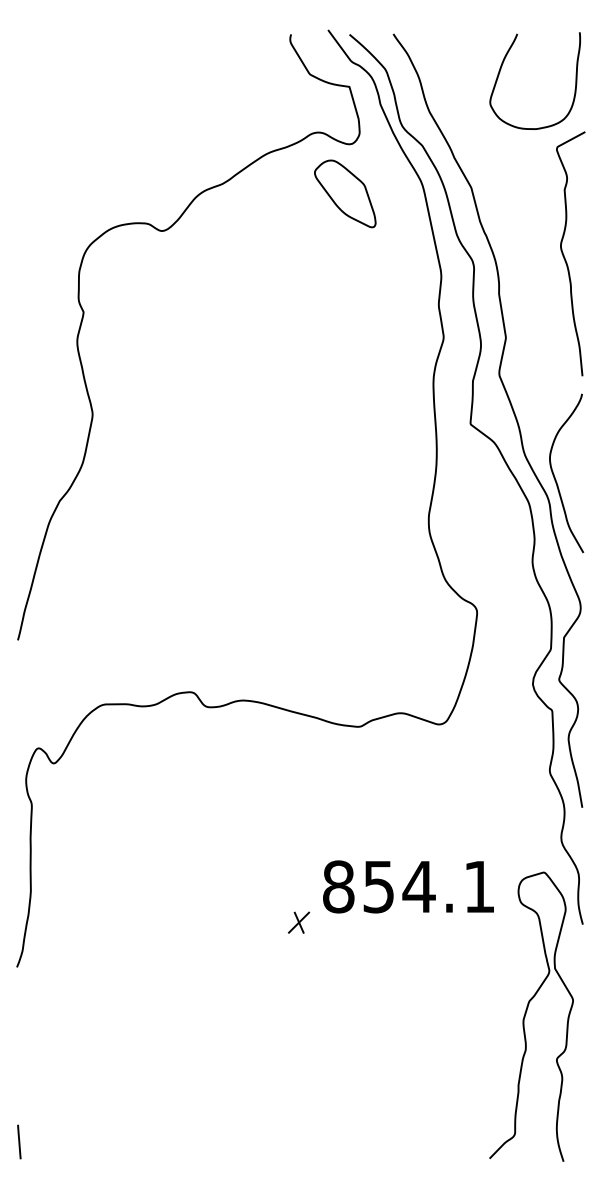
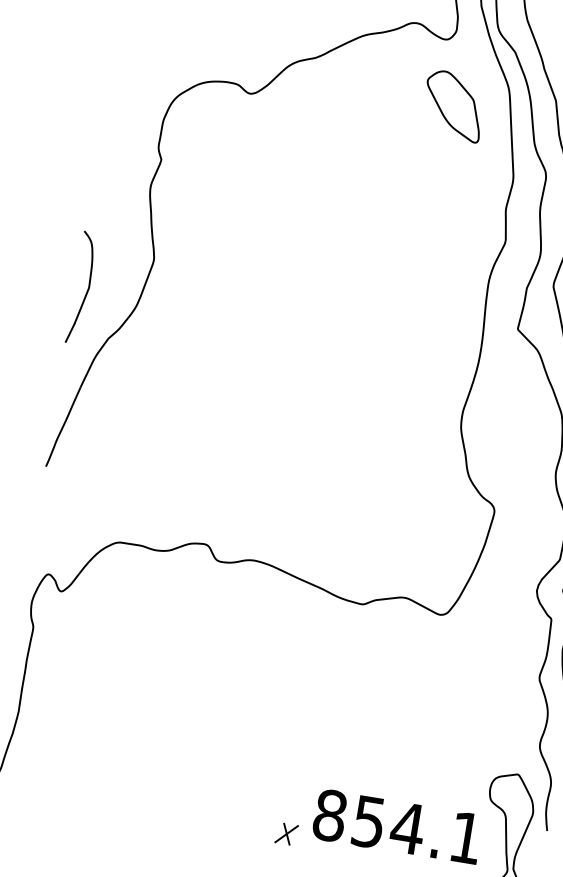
part: (345, 193) -> (454, 105), moved
curve: (30, 454) -> (87, 288), added
text: (408, 886) -> (397, 826), moved
part: (298, 922) -> (286, 833), moved

